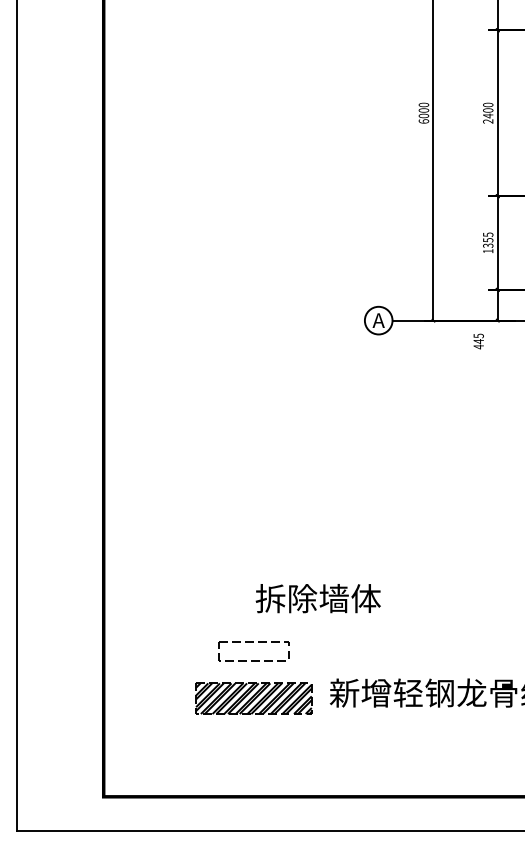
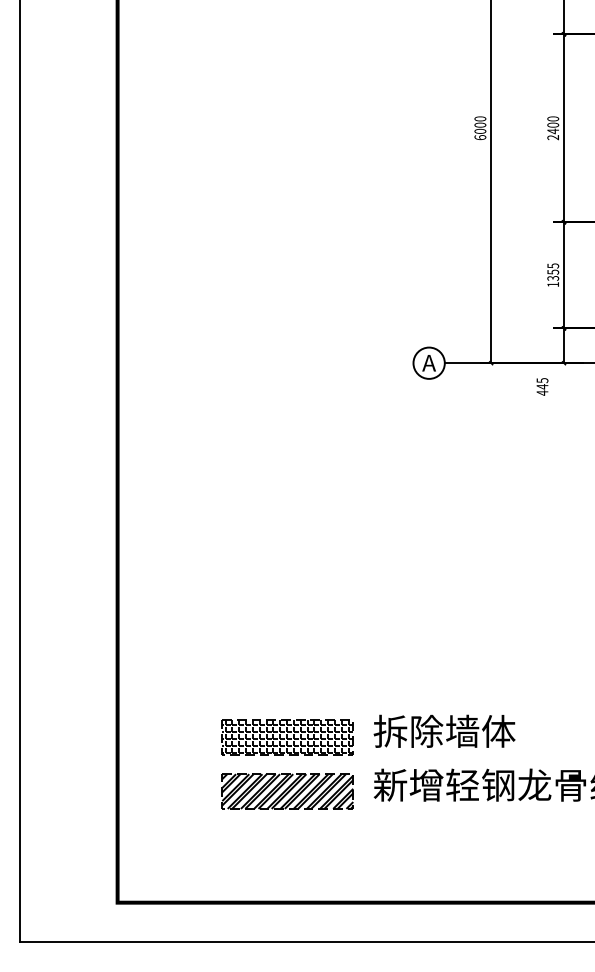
text: (317, 598) -> (443, 731), moved
part: (253, 651) -> (287, 738), size x1.67

